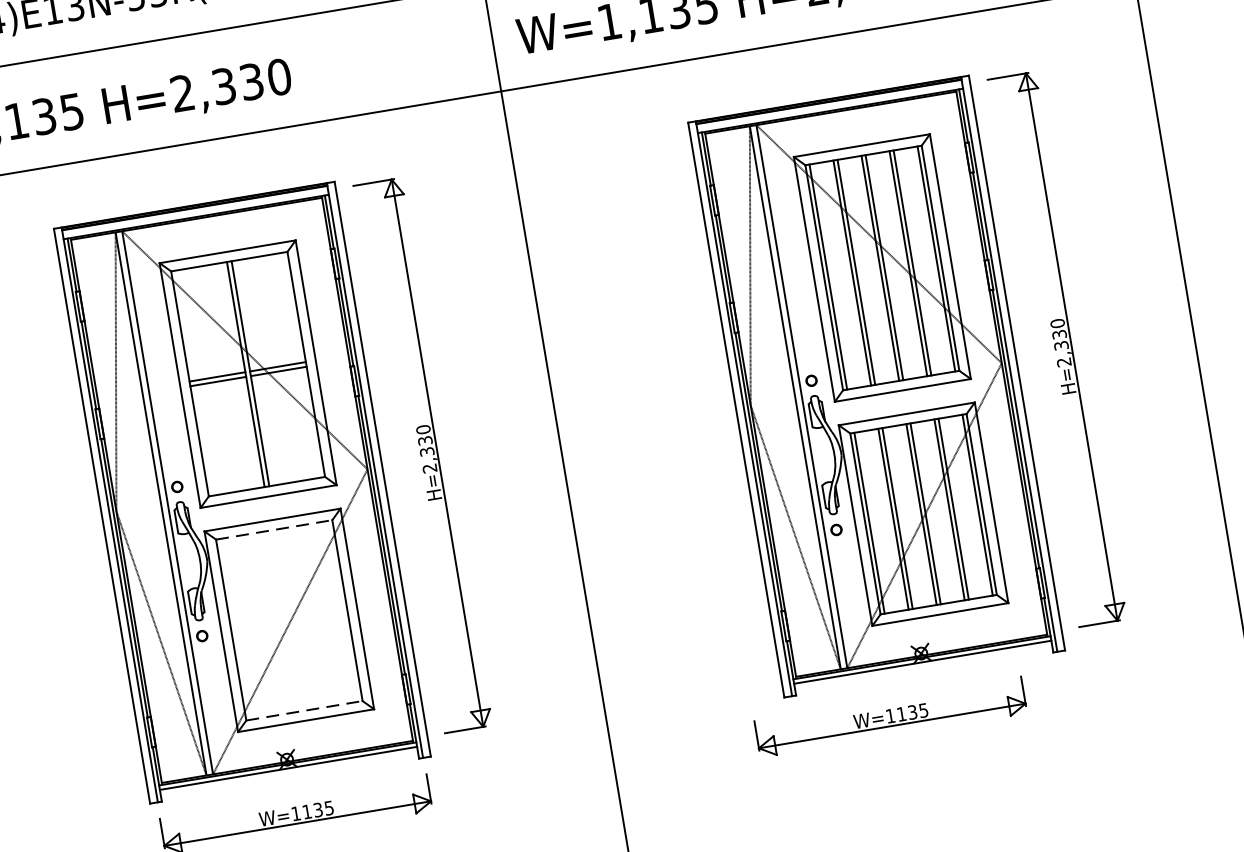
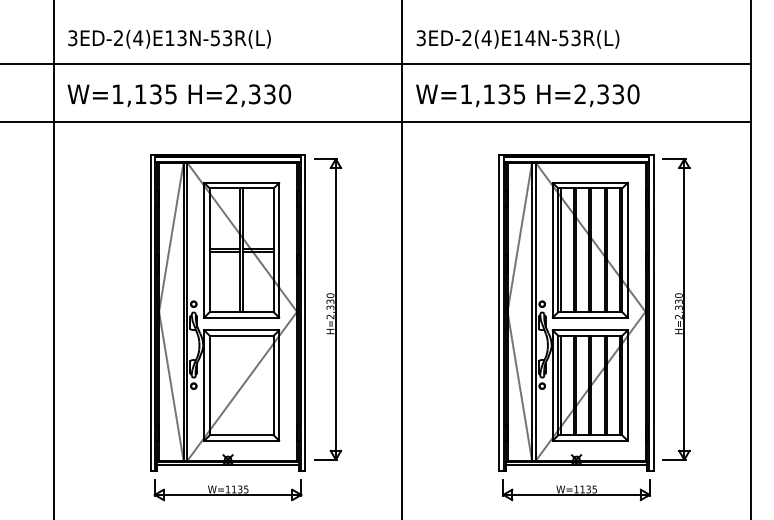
line: (273, 529) -> (241, 335), dashed -> solid
line: (304, 711) -> (241, 435), dashed -> solid
part: (890, 717) -> (576, 490), moved

